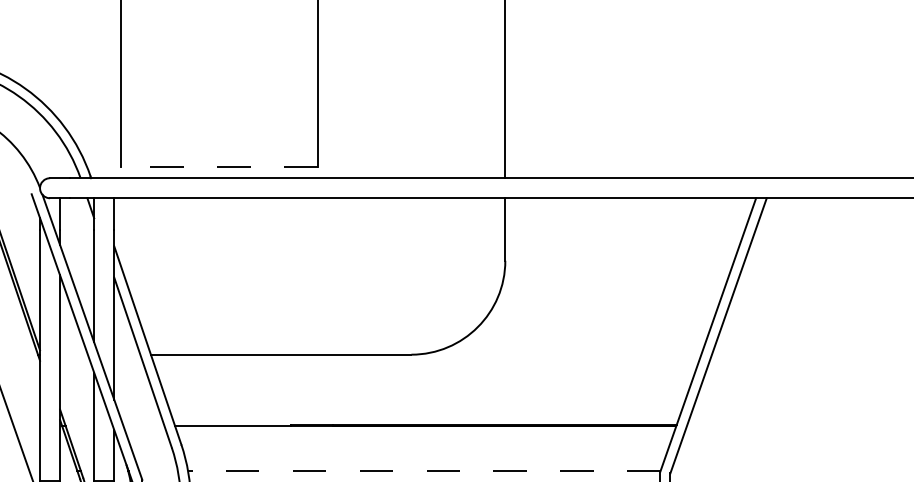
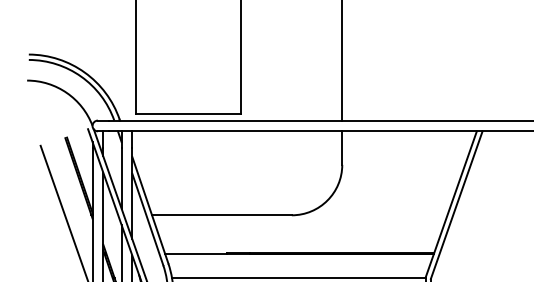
line: (218, 166) -> (188, 114), dashed -> solid
line: (423, 470) -> (298, 277), dashed -> solid

